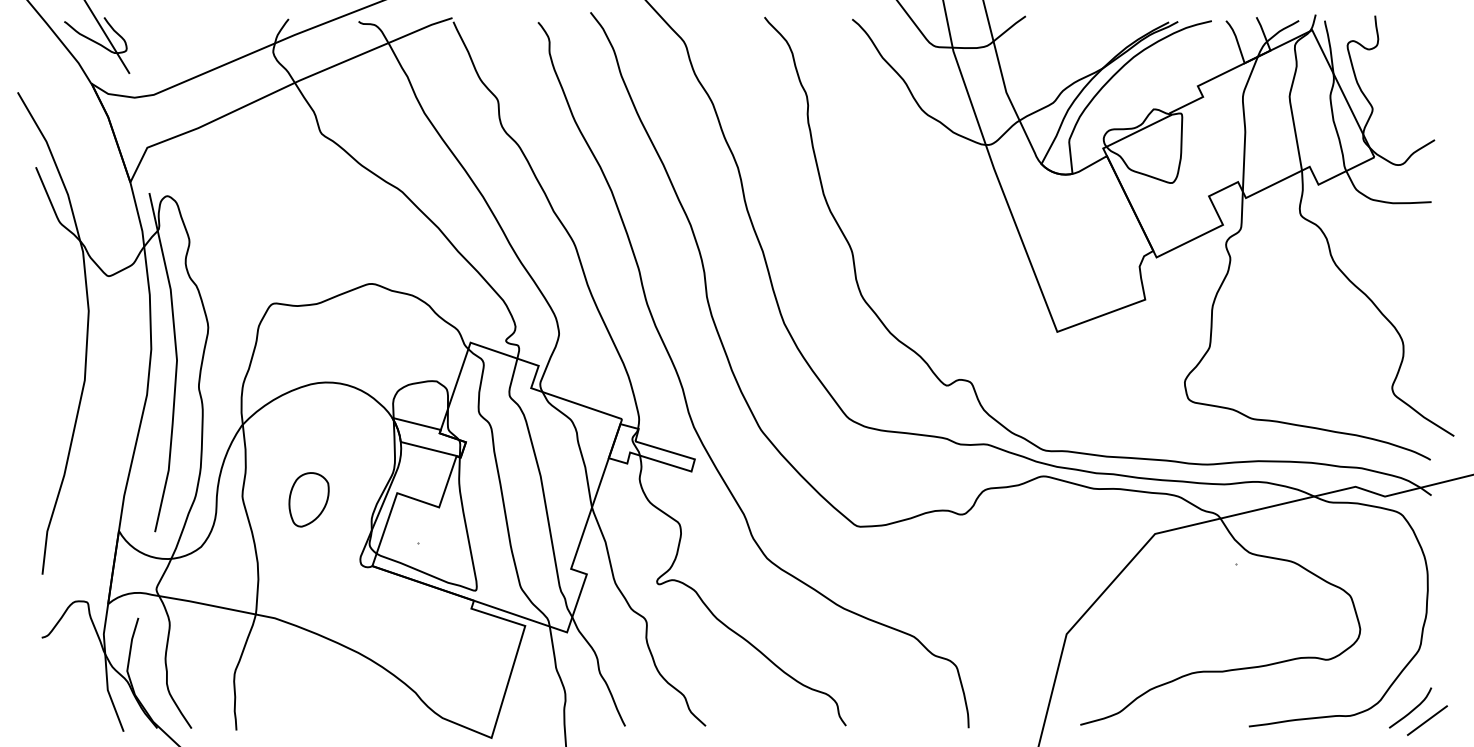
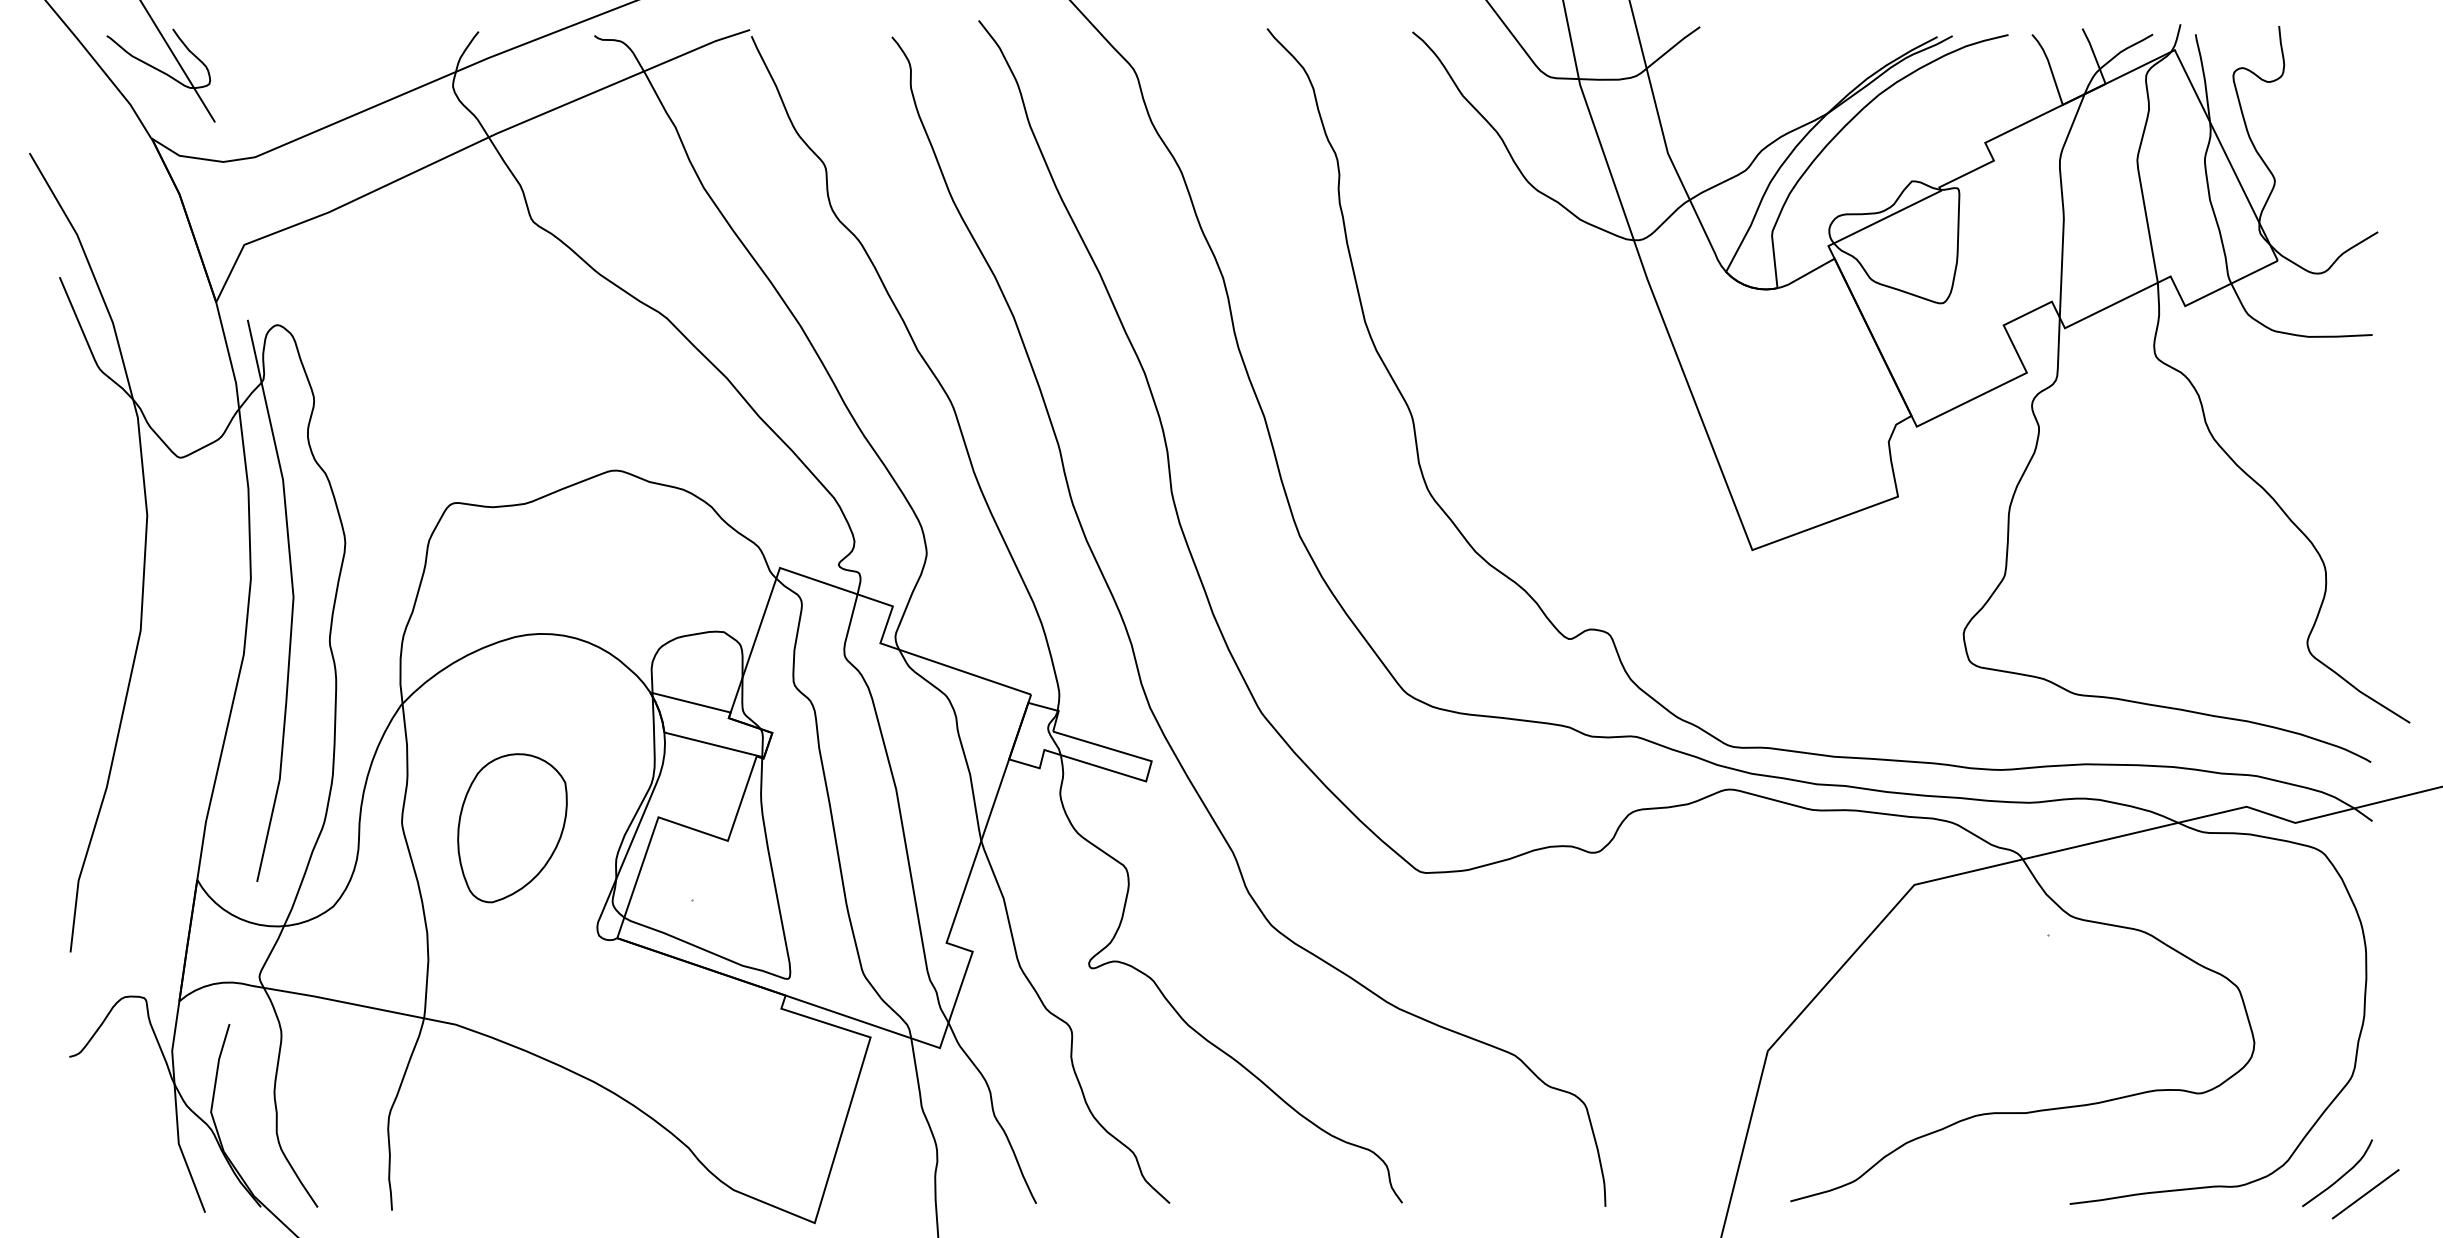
part: (308, 499) -> (511, 827), size x1.67

